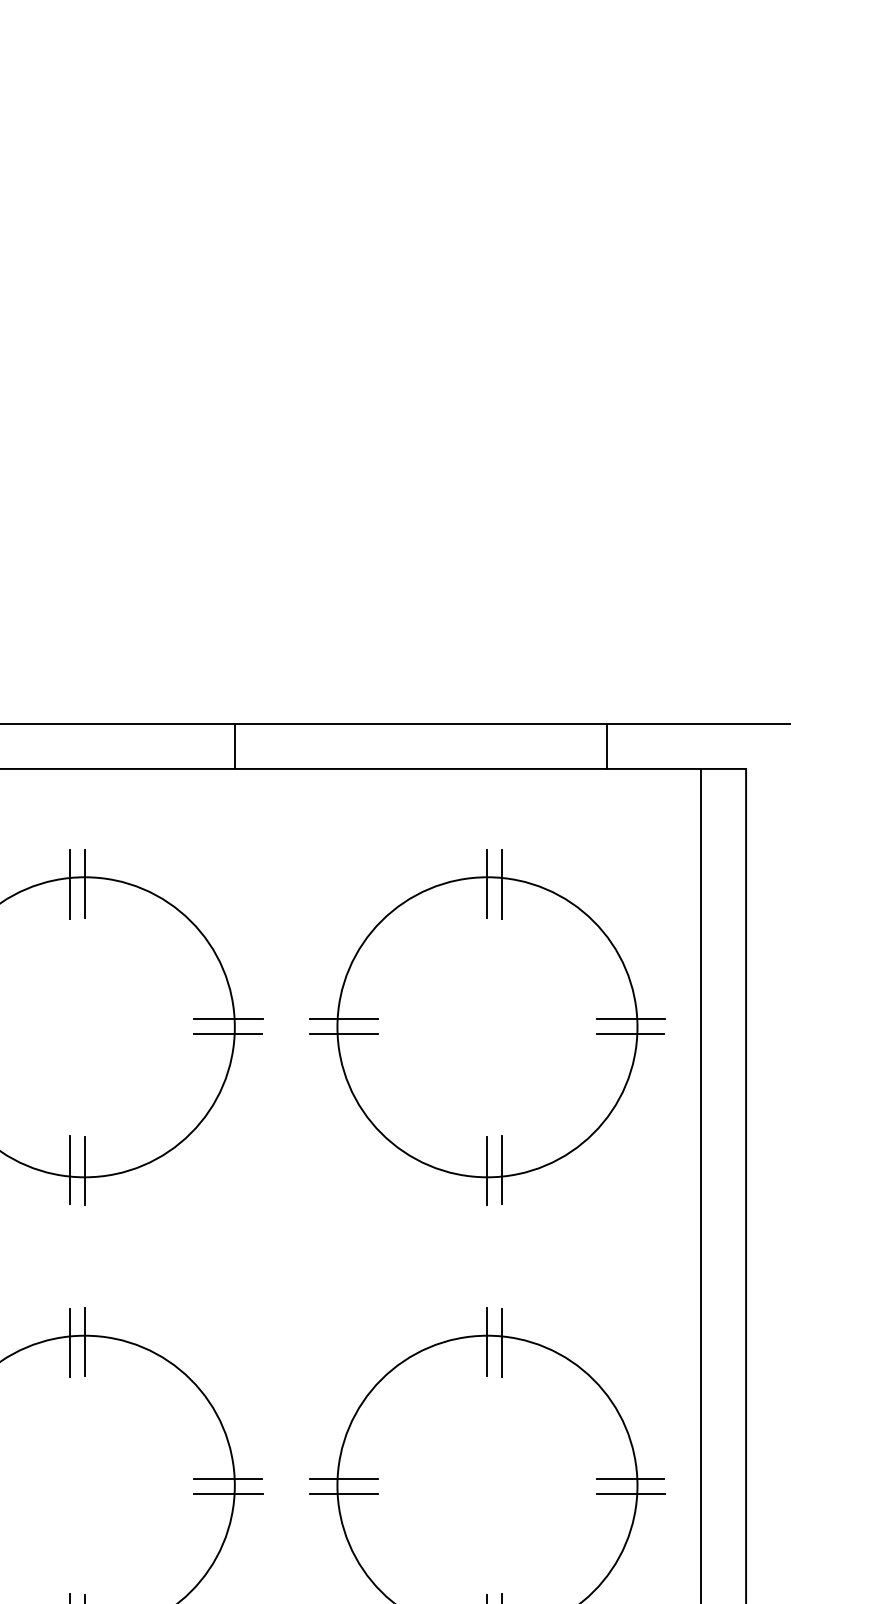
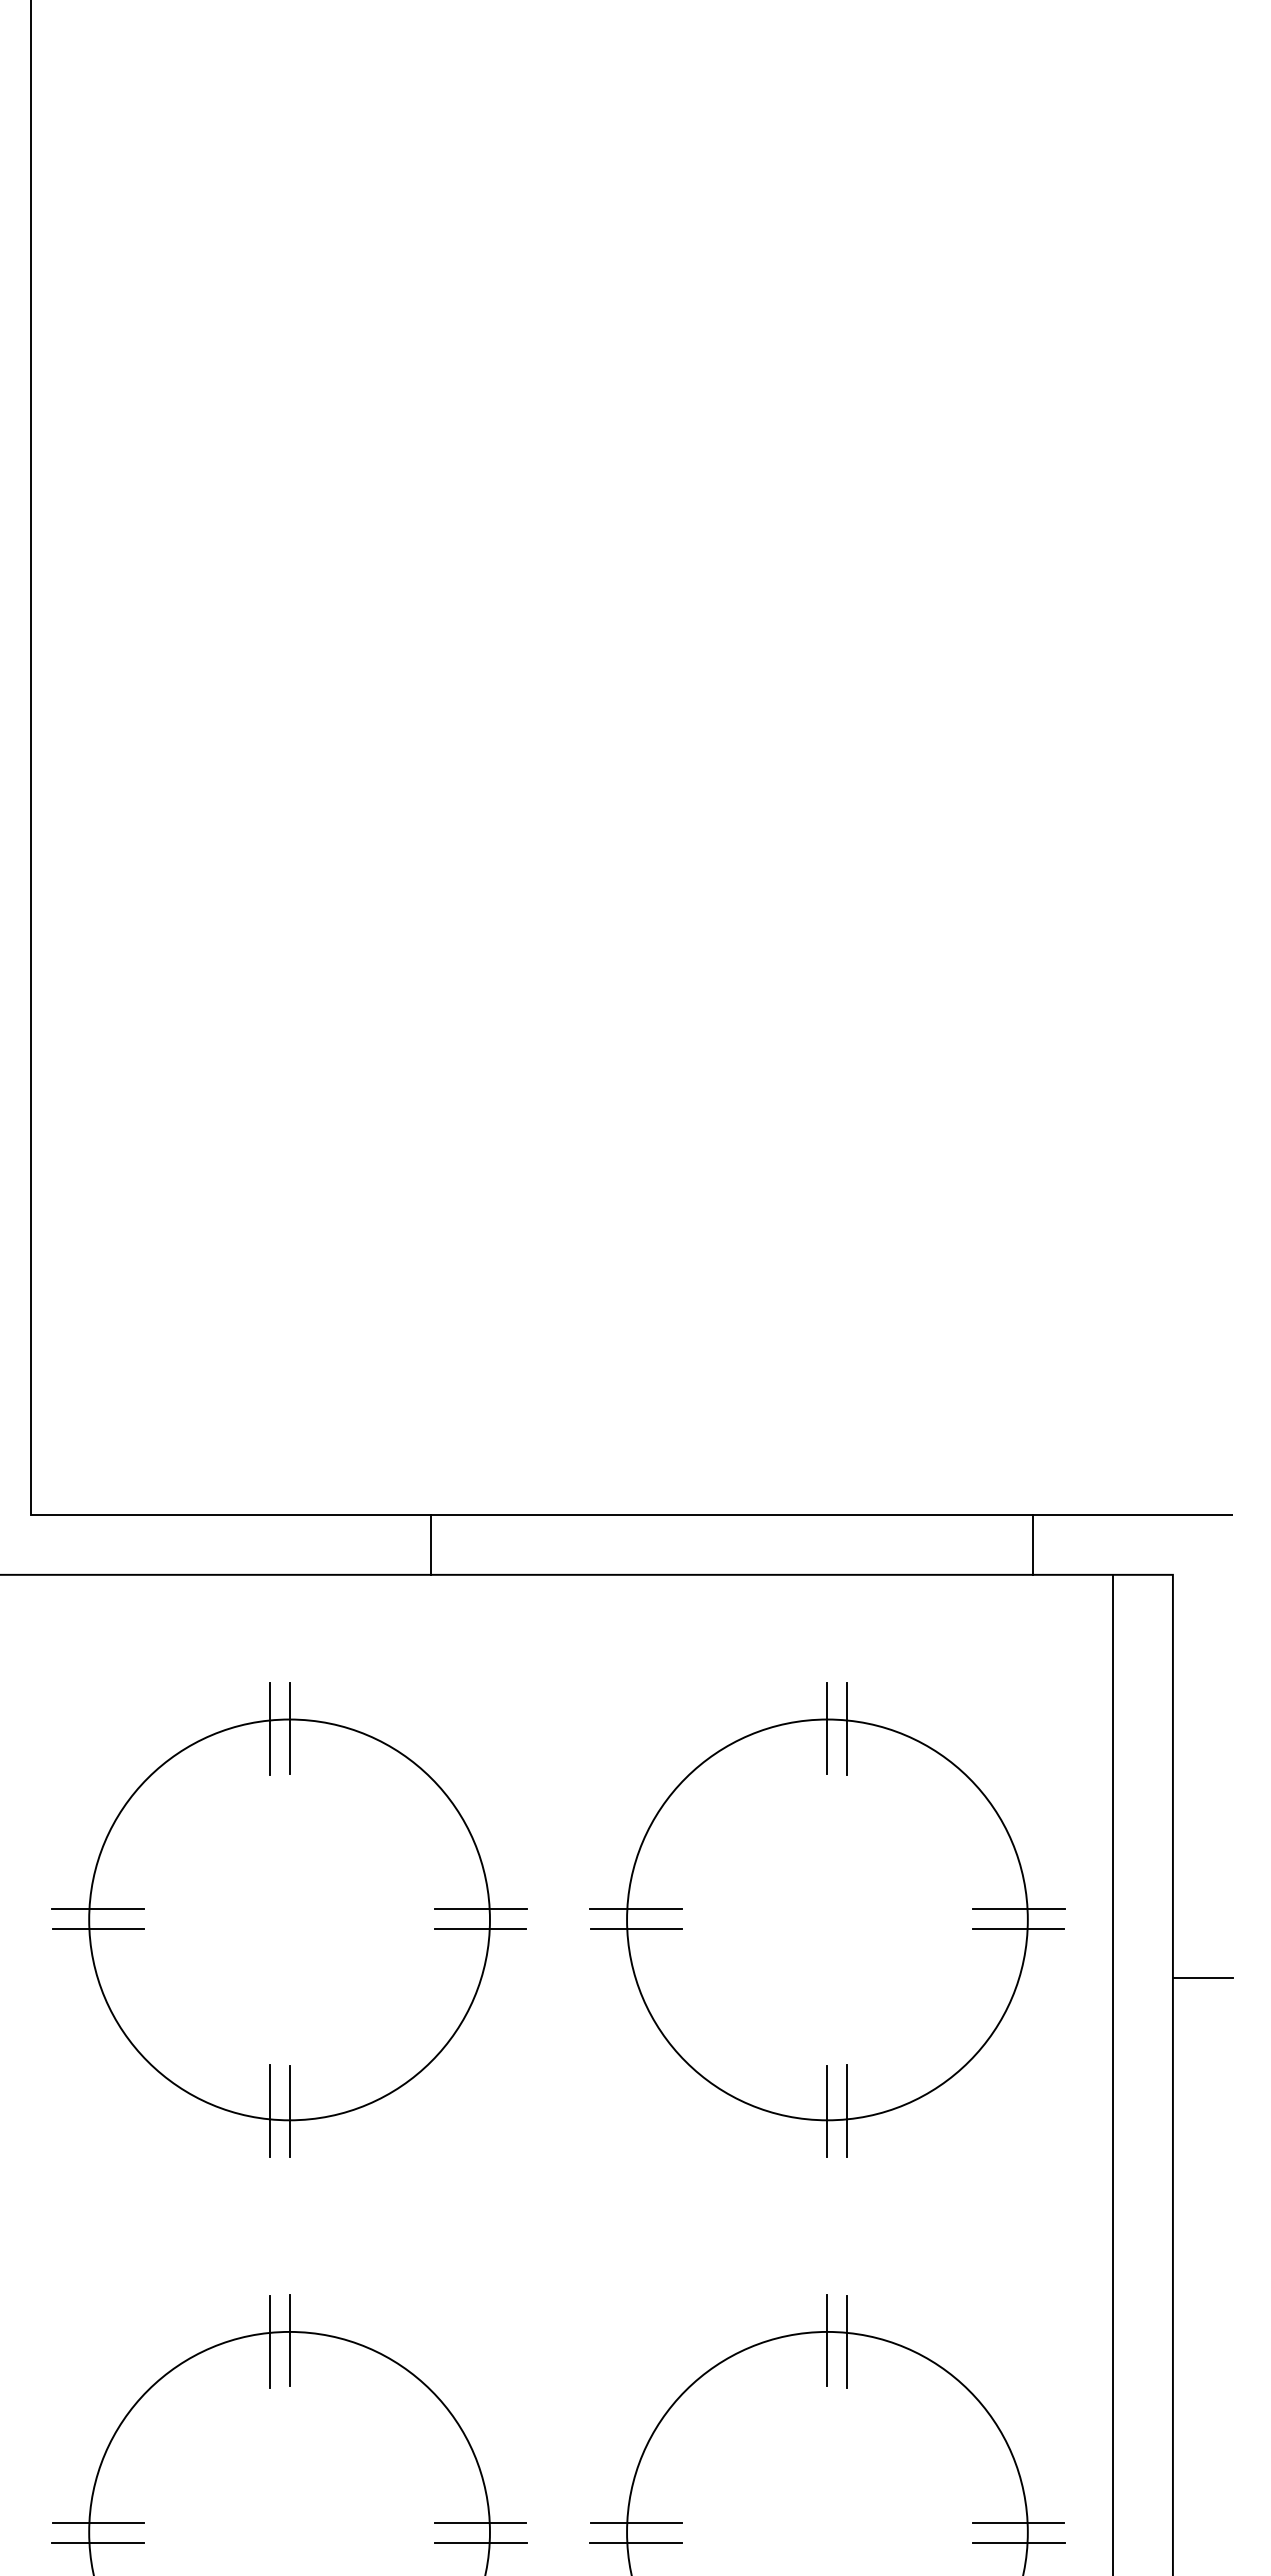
line: (235, 746) -> (431, 1544), moved
line: (606, 746) -> (1032, 1544), moved
line: (768, 1071) -> (1202, 1978), added

